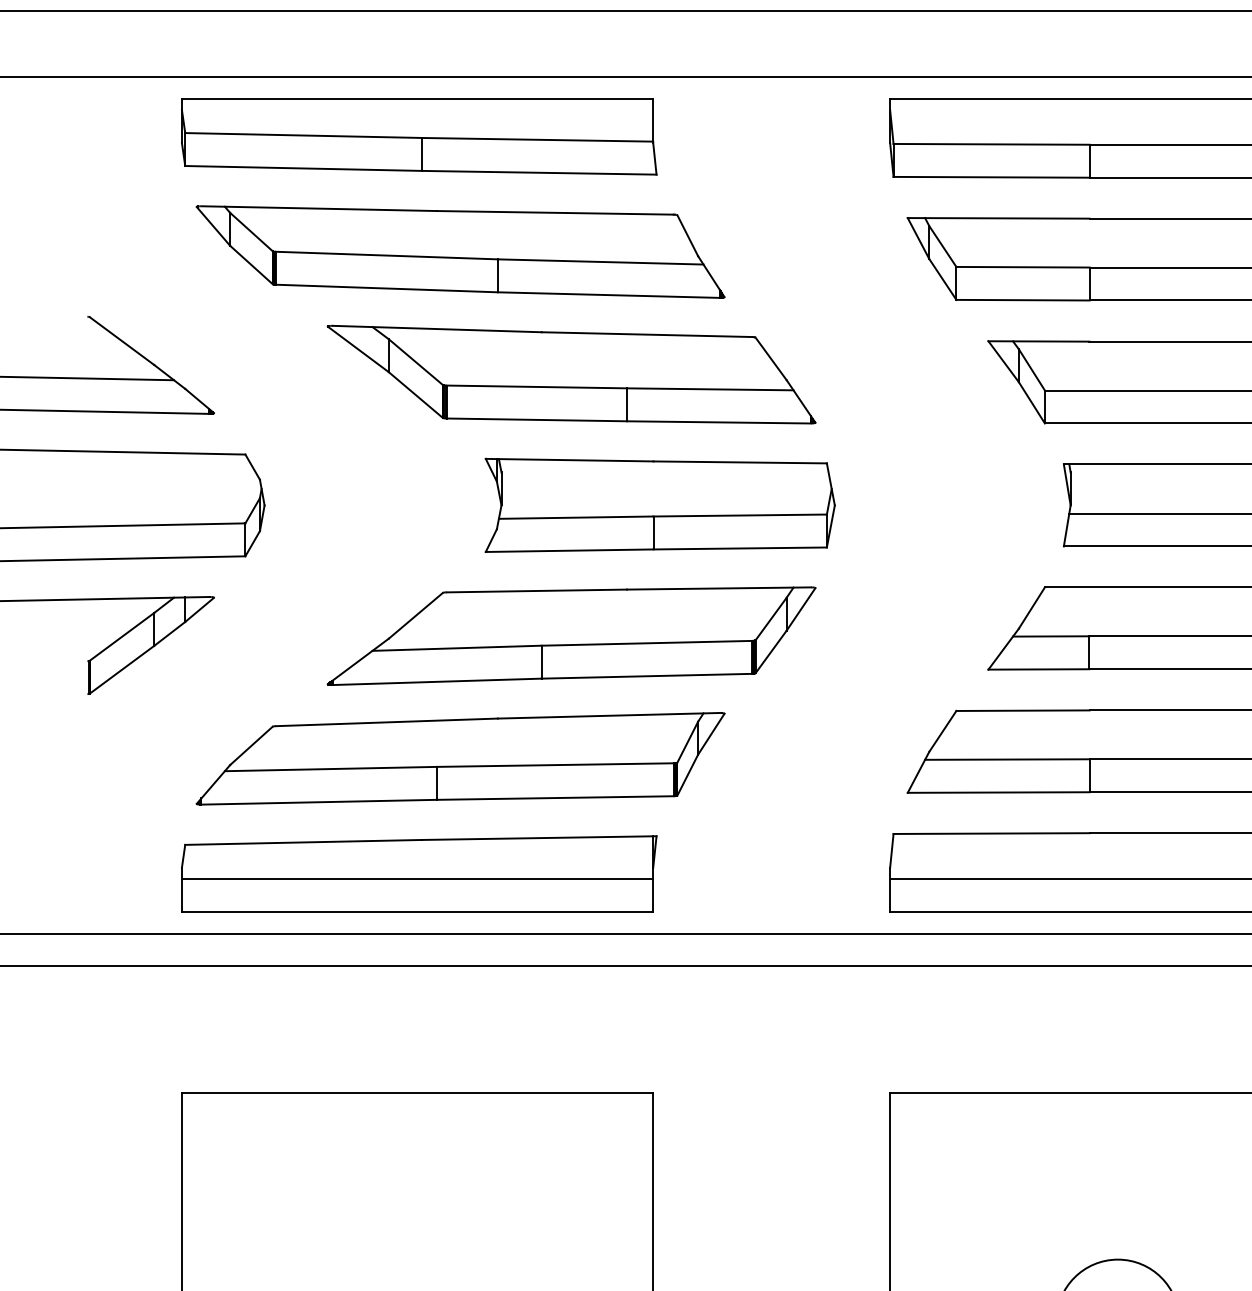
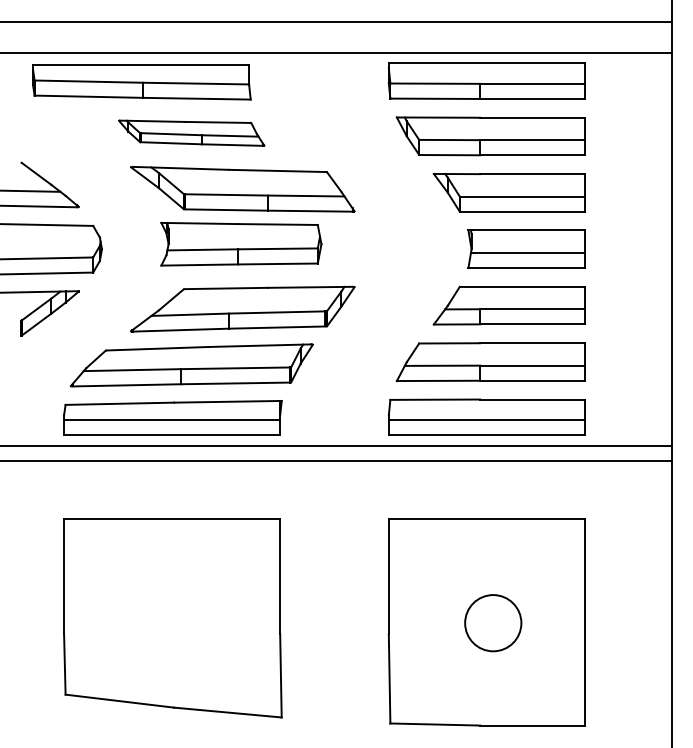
part: (418, 137) -> (141, 82), moved
part: (459, 252) -> (191, 133), size x0.6
part: (660, 503) -> (241, 243), moved

